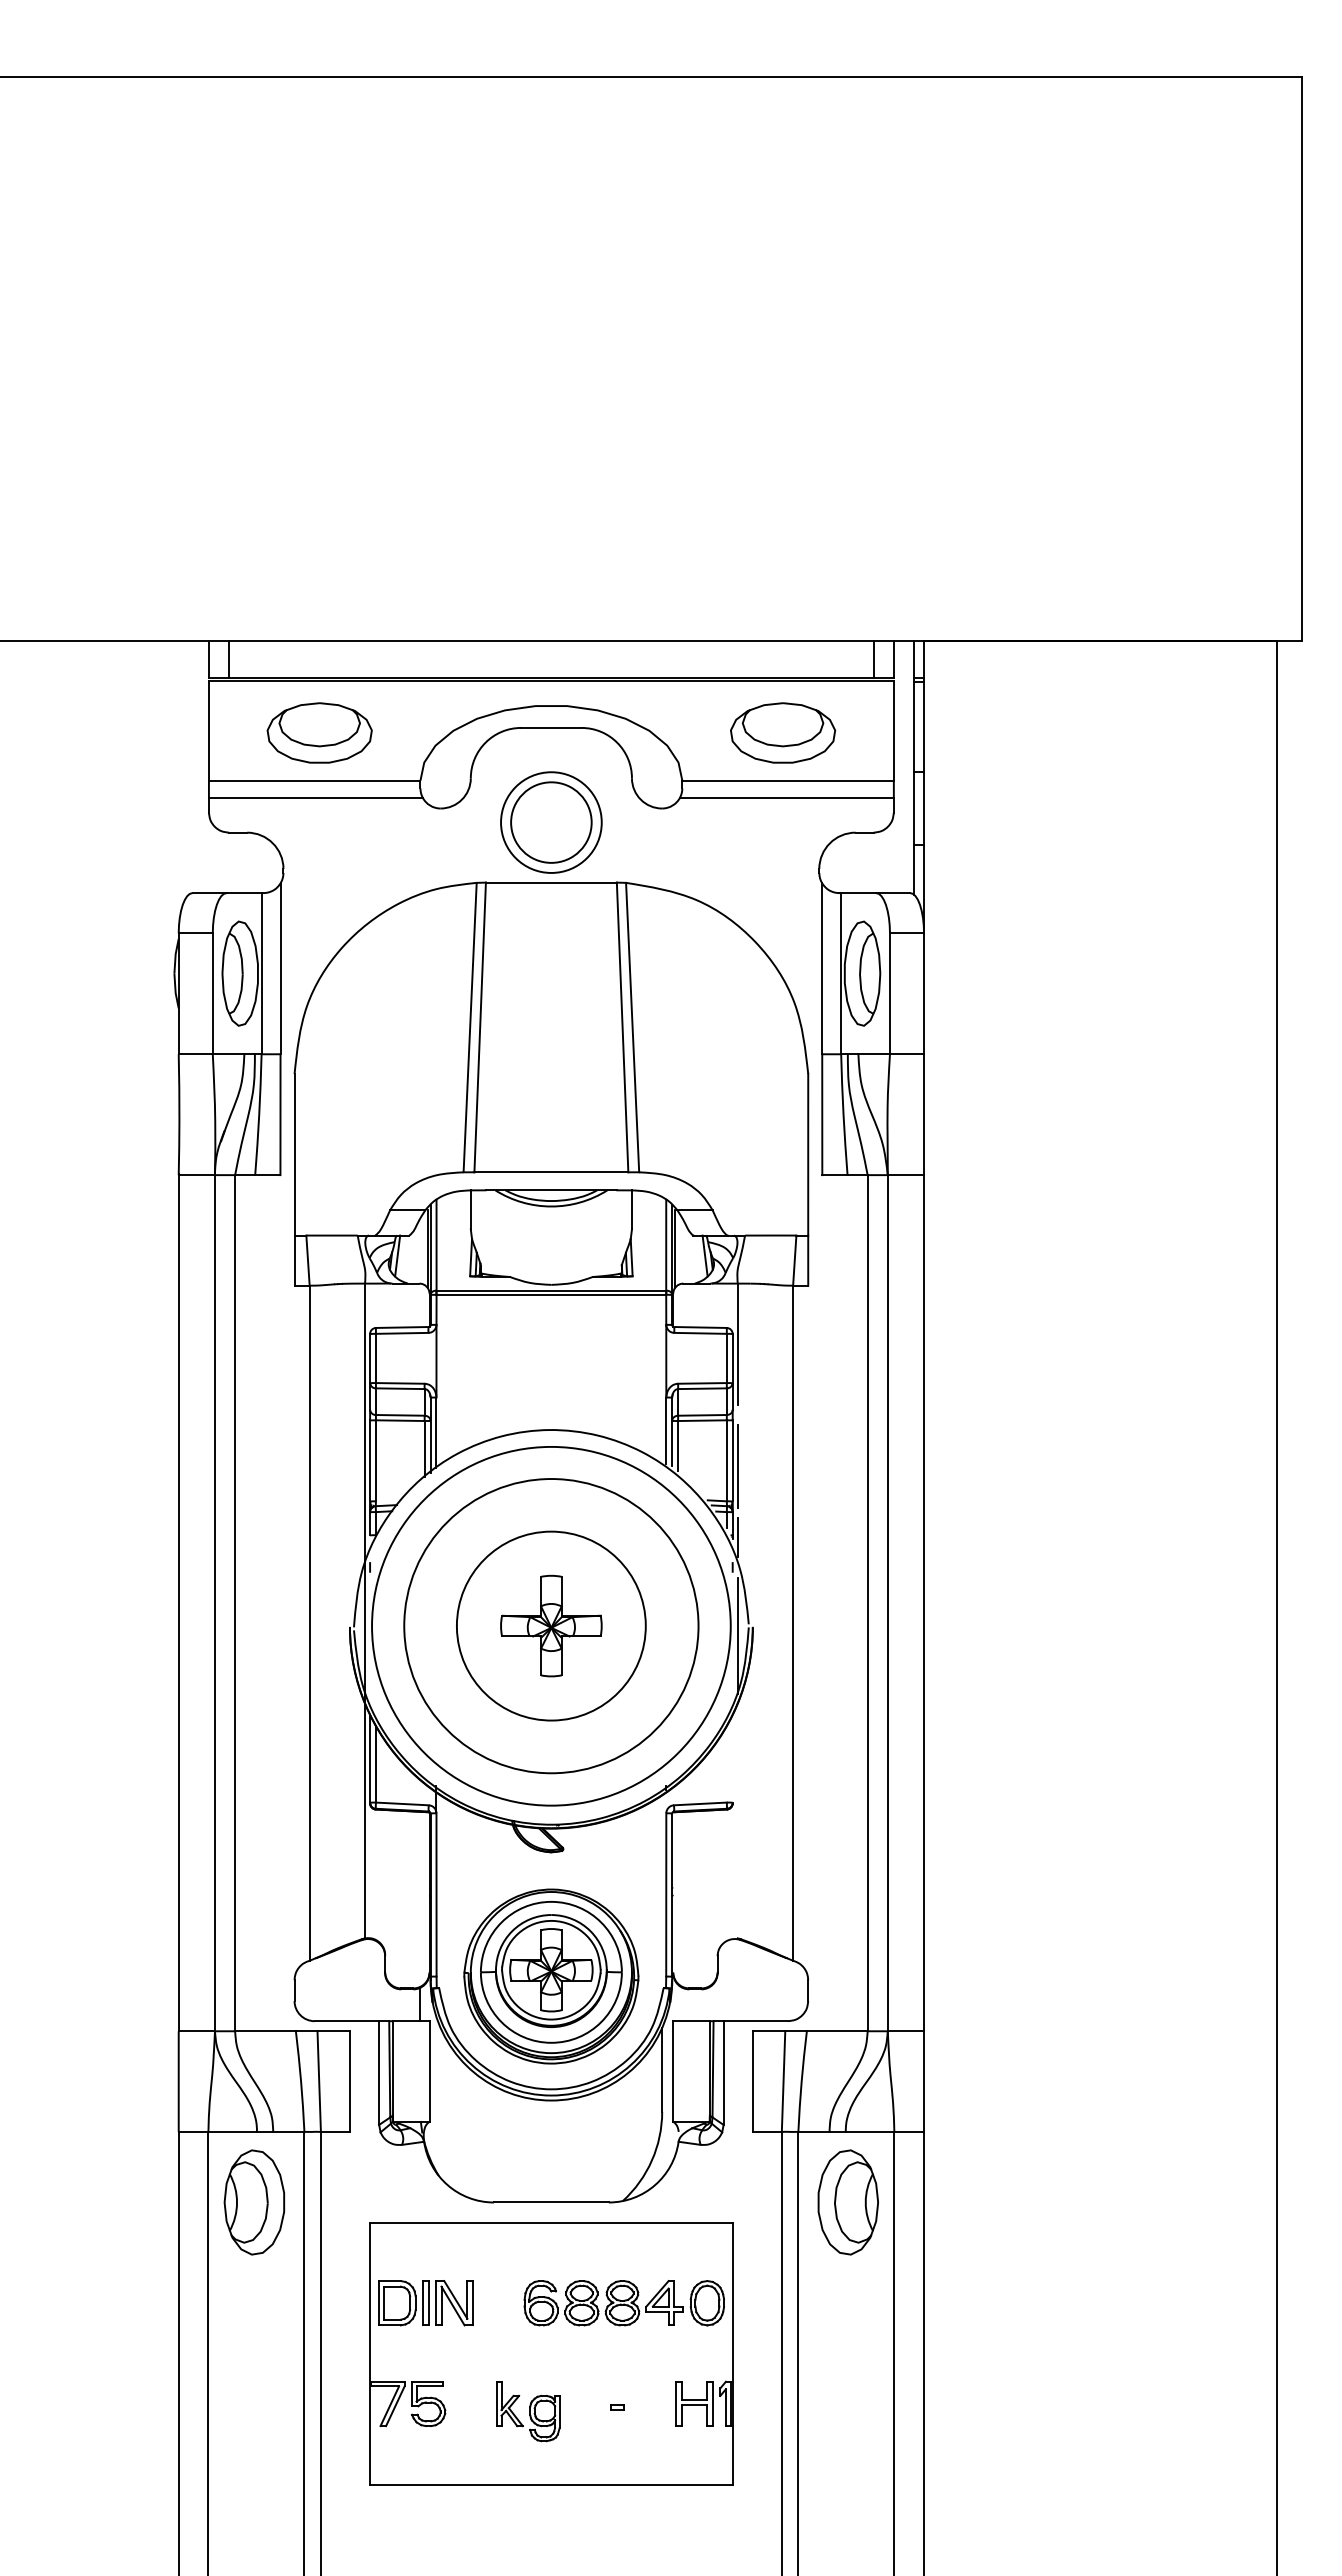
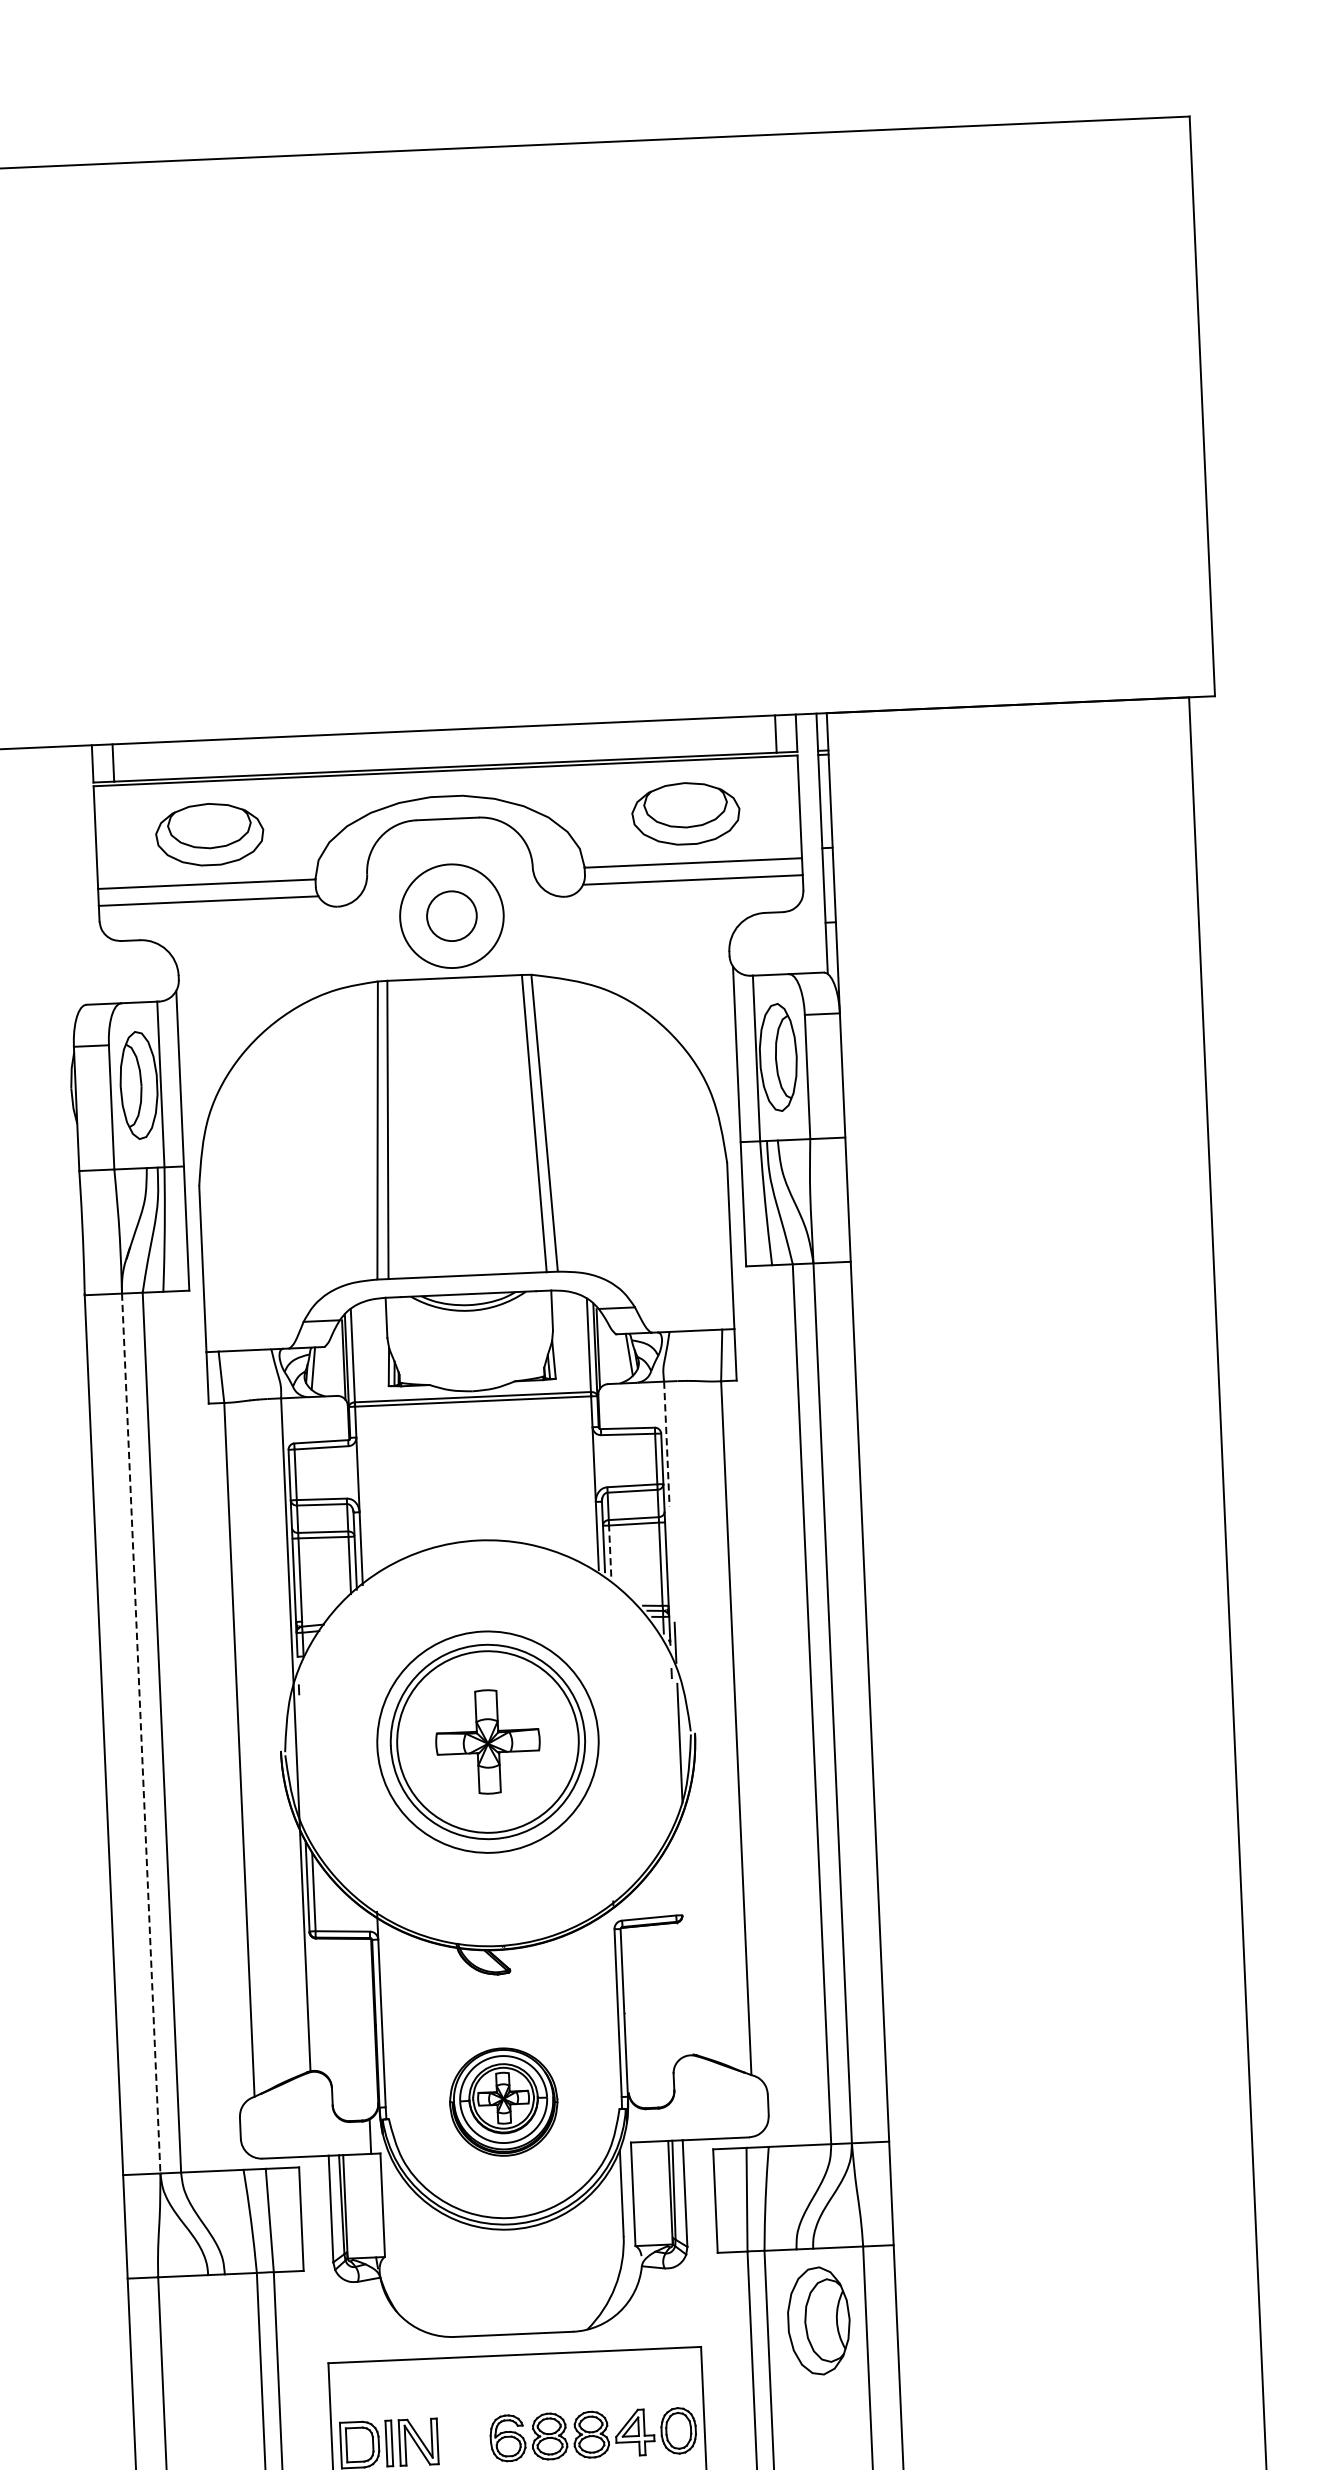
circle: (551, 822) -> (452, 916), size x0.6
line: (737, 1344) -> (666, 1444), solid -> dashed
line: (678, 1445) -> (610, 1550), solid -> dashed
line: (737, 1466) -> (672, 1569), removed
line: (214, 1603) -> (140, 1733), solid -> dashed
circle: (551, 1625) -> (488, 1741), size x0.6
circle: (551, 1626) -> (488, 1742), size x0.6
part: (551, 1976) -> (503, 2102), size x0.6
part: (254, 2202) -> (208, 2347), removed

